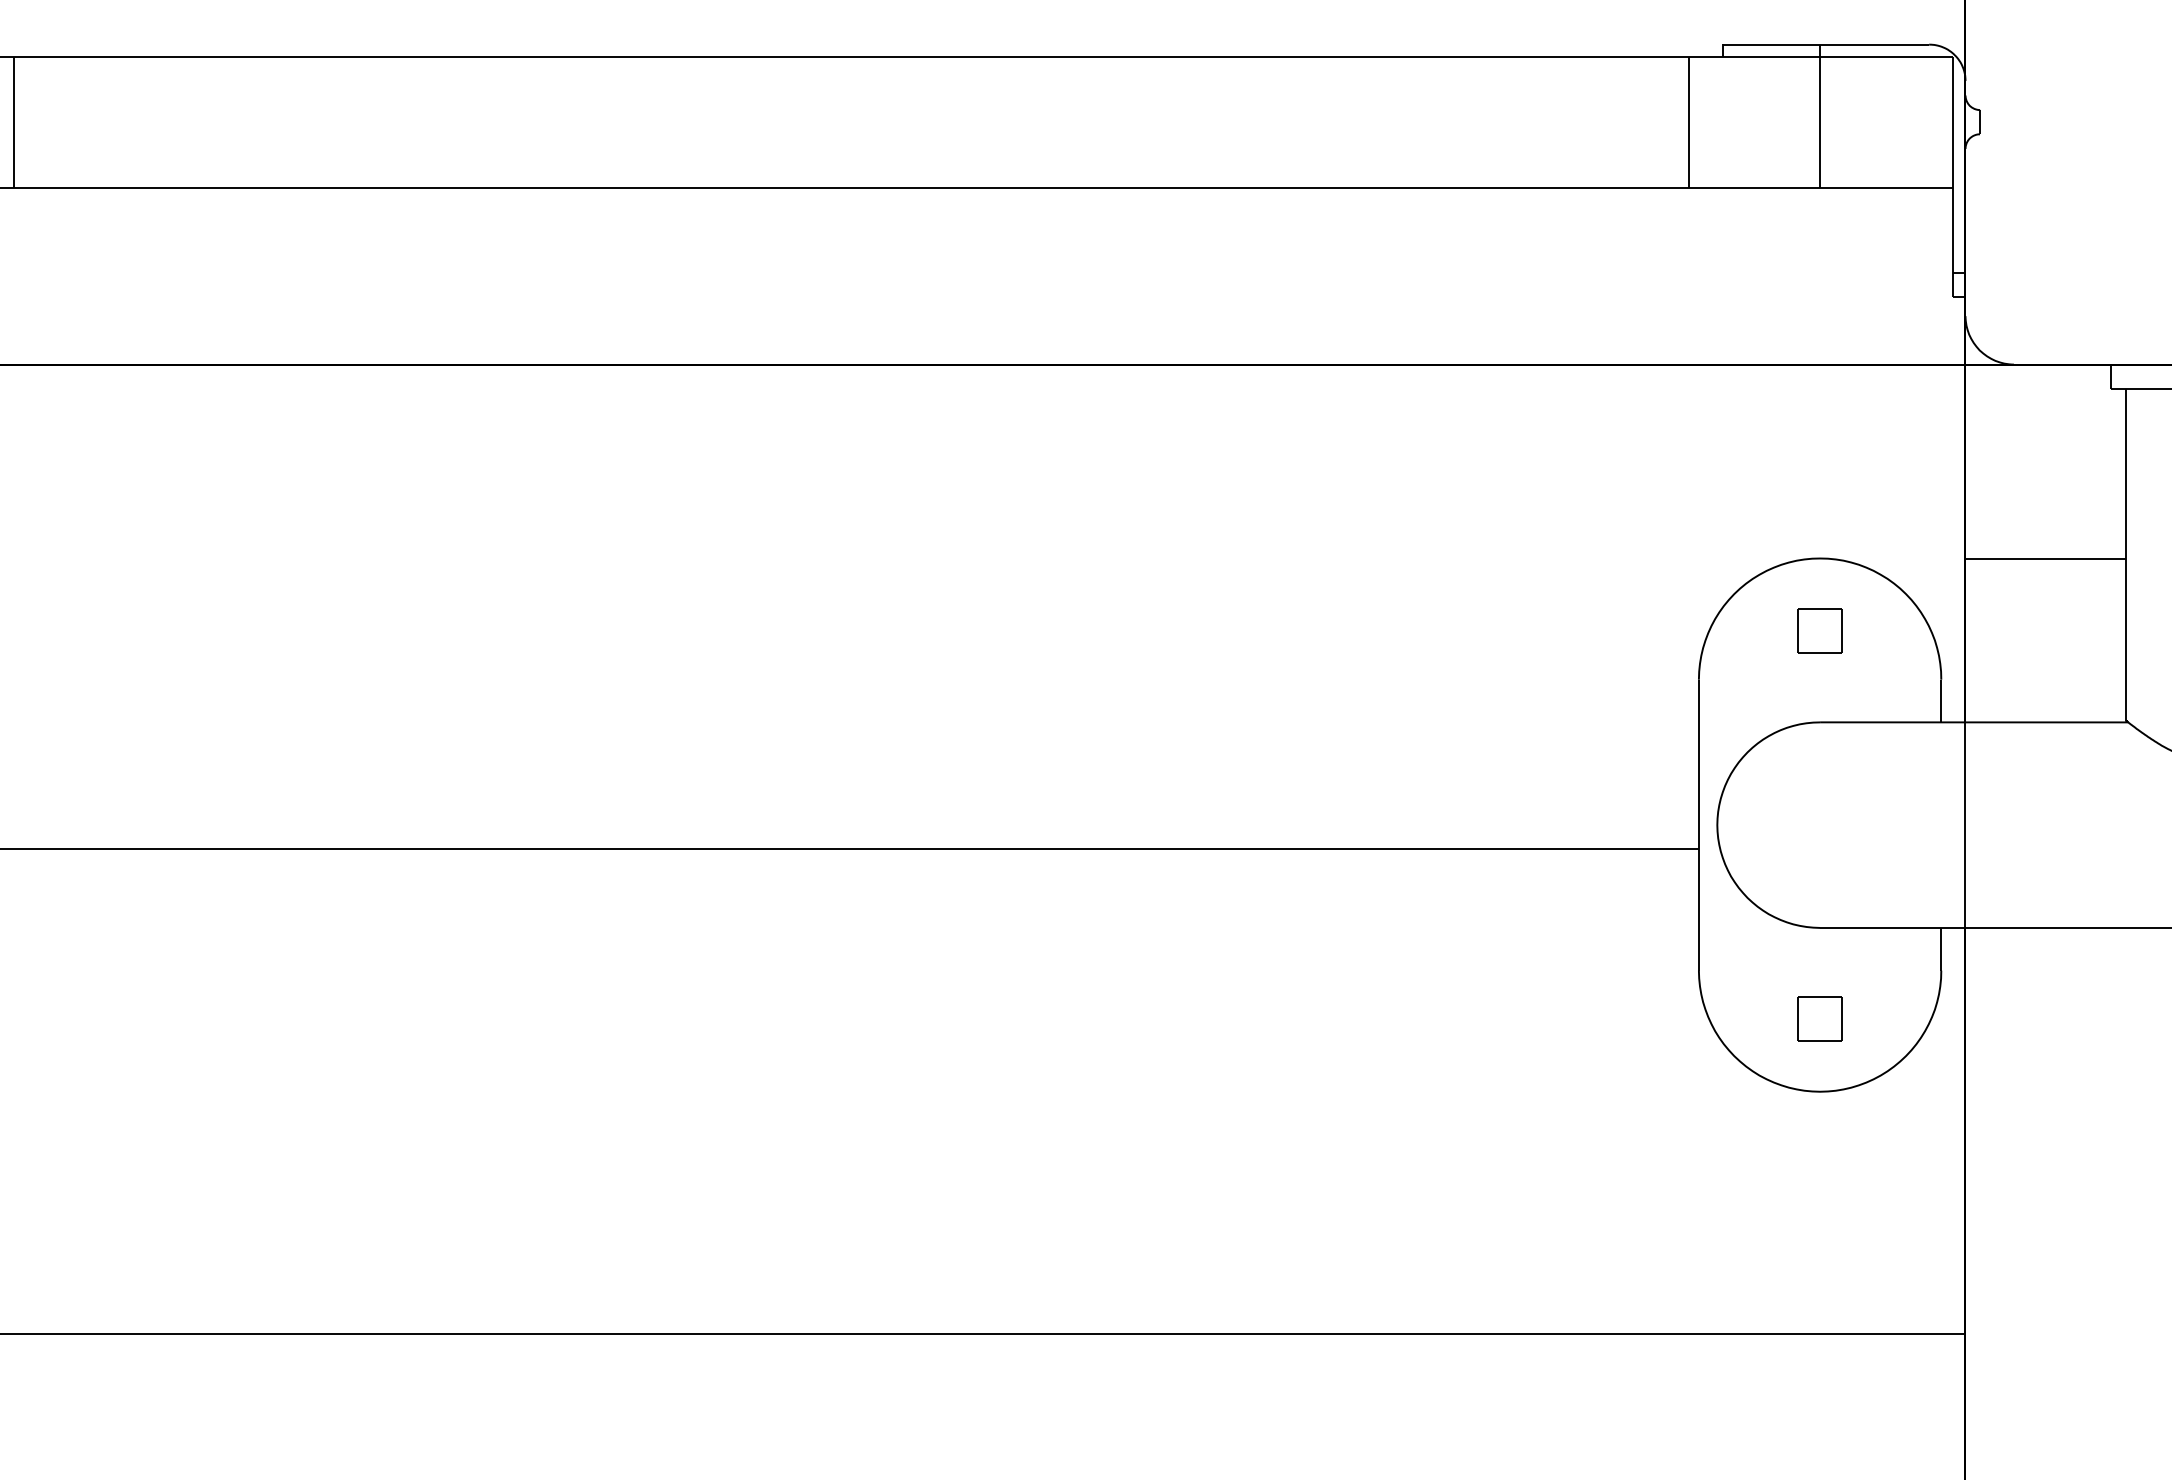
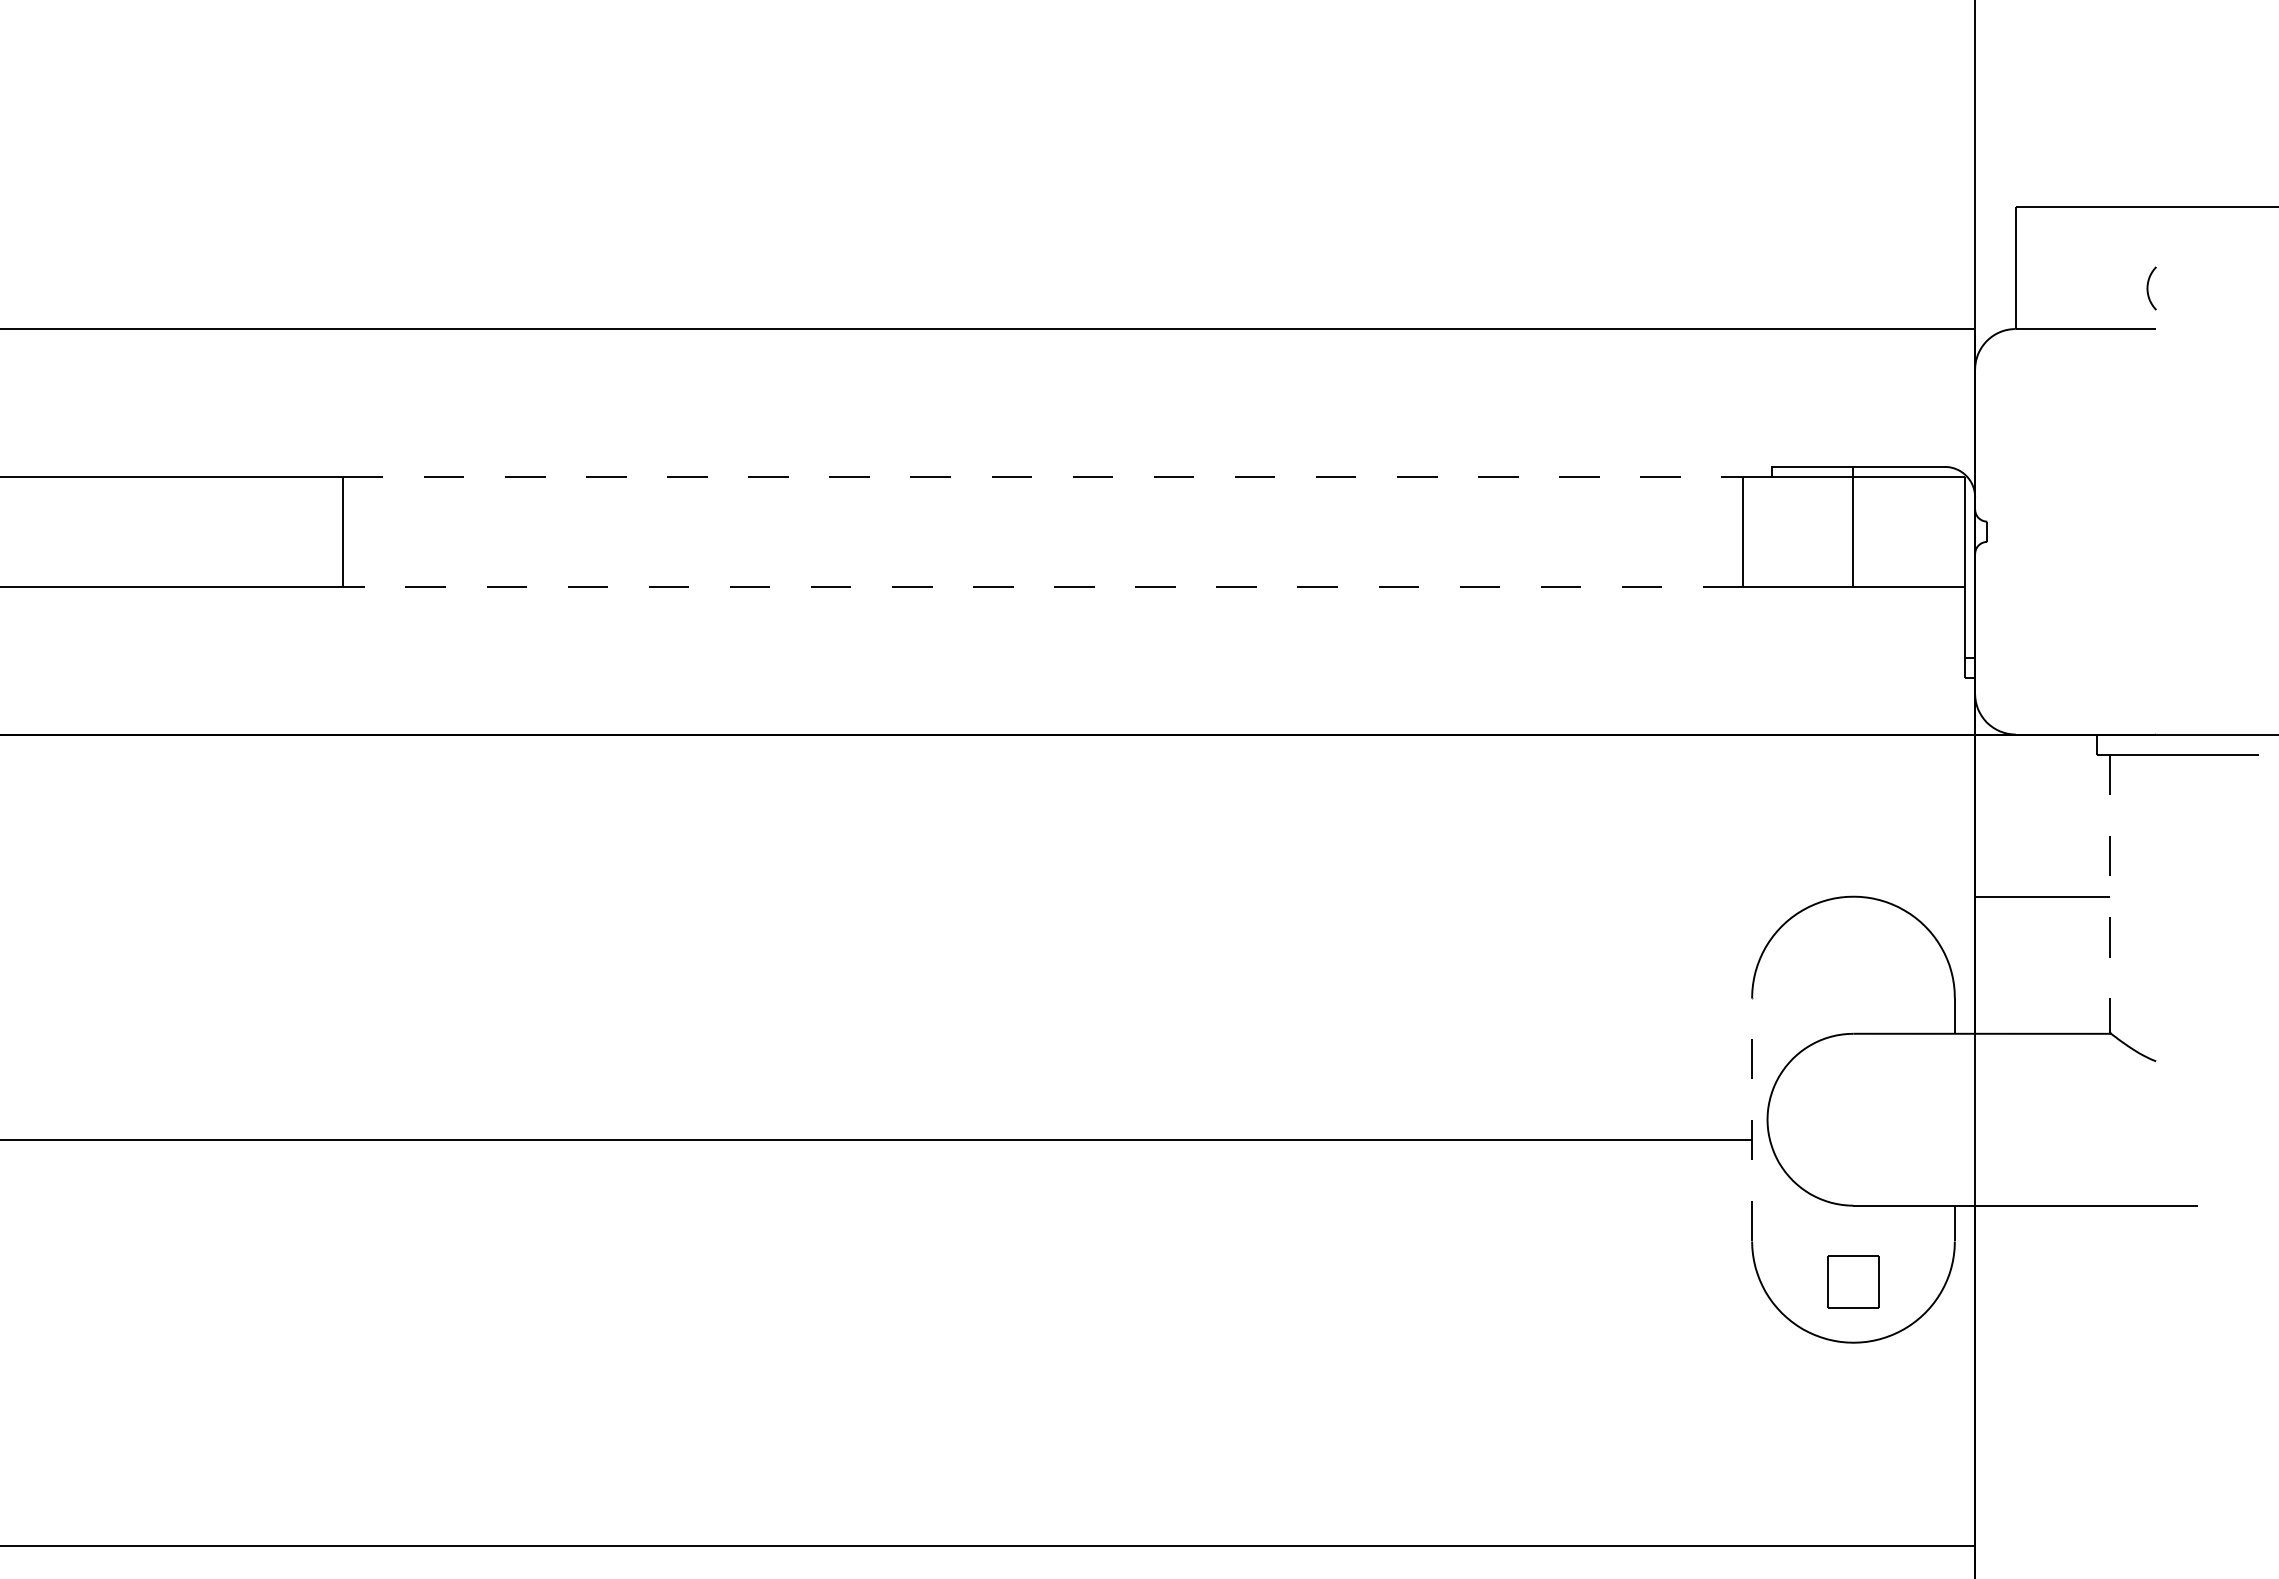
line: (851, 57) -> (1043, 477), solid -> dashed
line: (850, 187) -> (1042, 586), solid -> dashed
line: (2126, 554) -> (2109, 893), solid -> dashed
part: (1820, 631) -> (1853, 957), removed
line: (1699, 824) -> (1752, 1119), solid -> dashed
part: (1820, 1018) -> (1853, 1281), size x1.4

